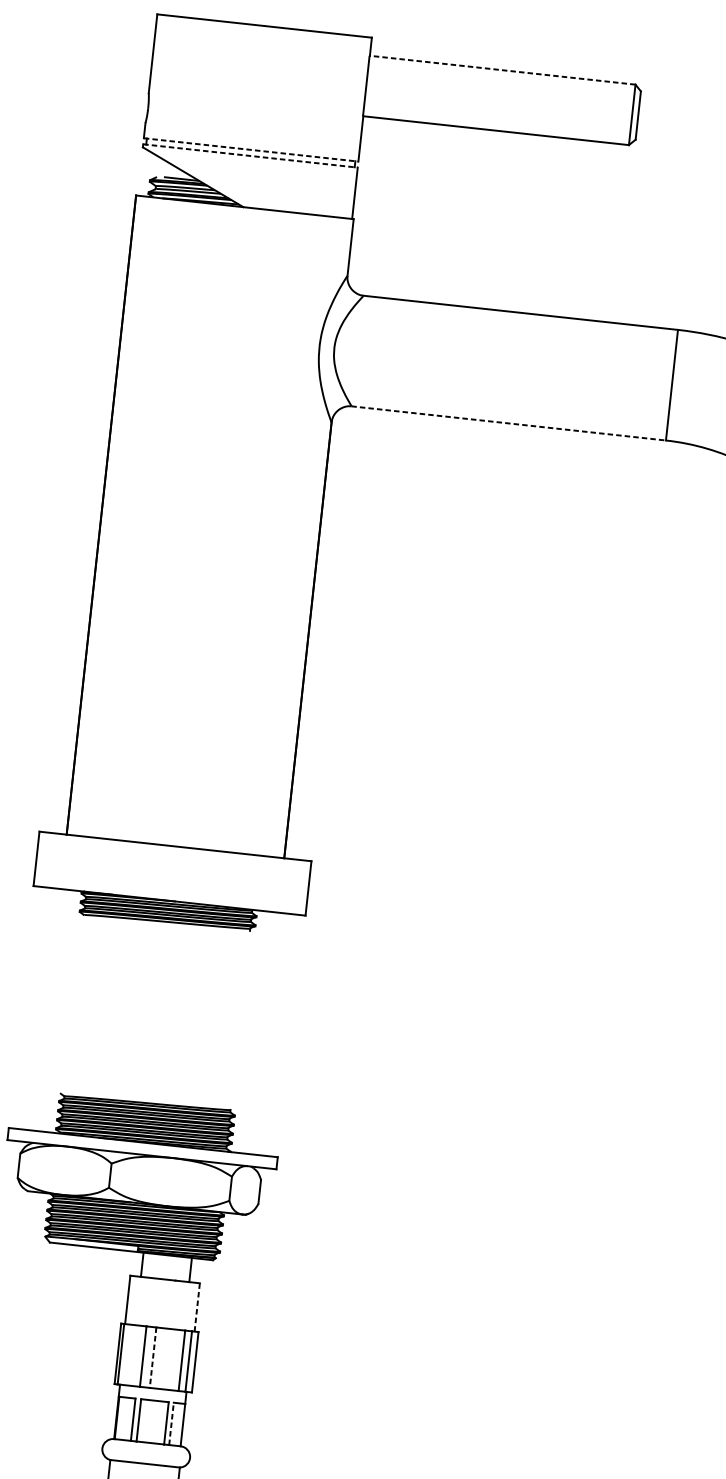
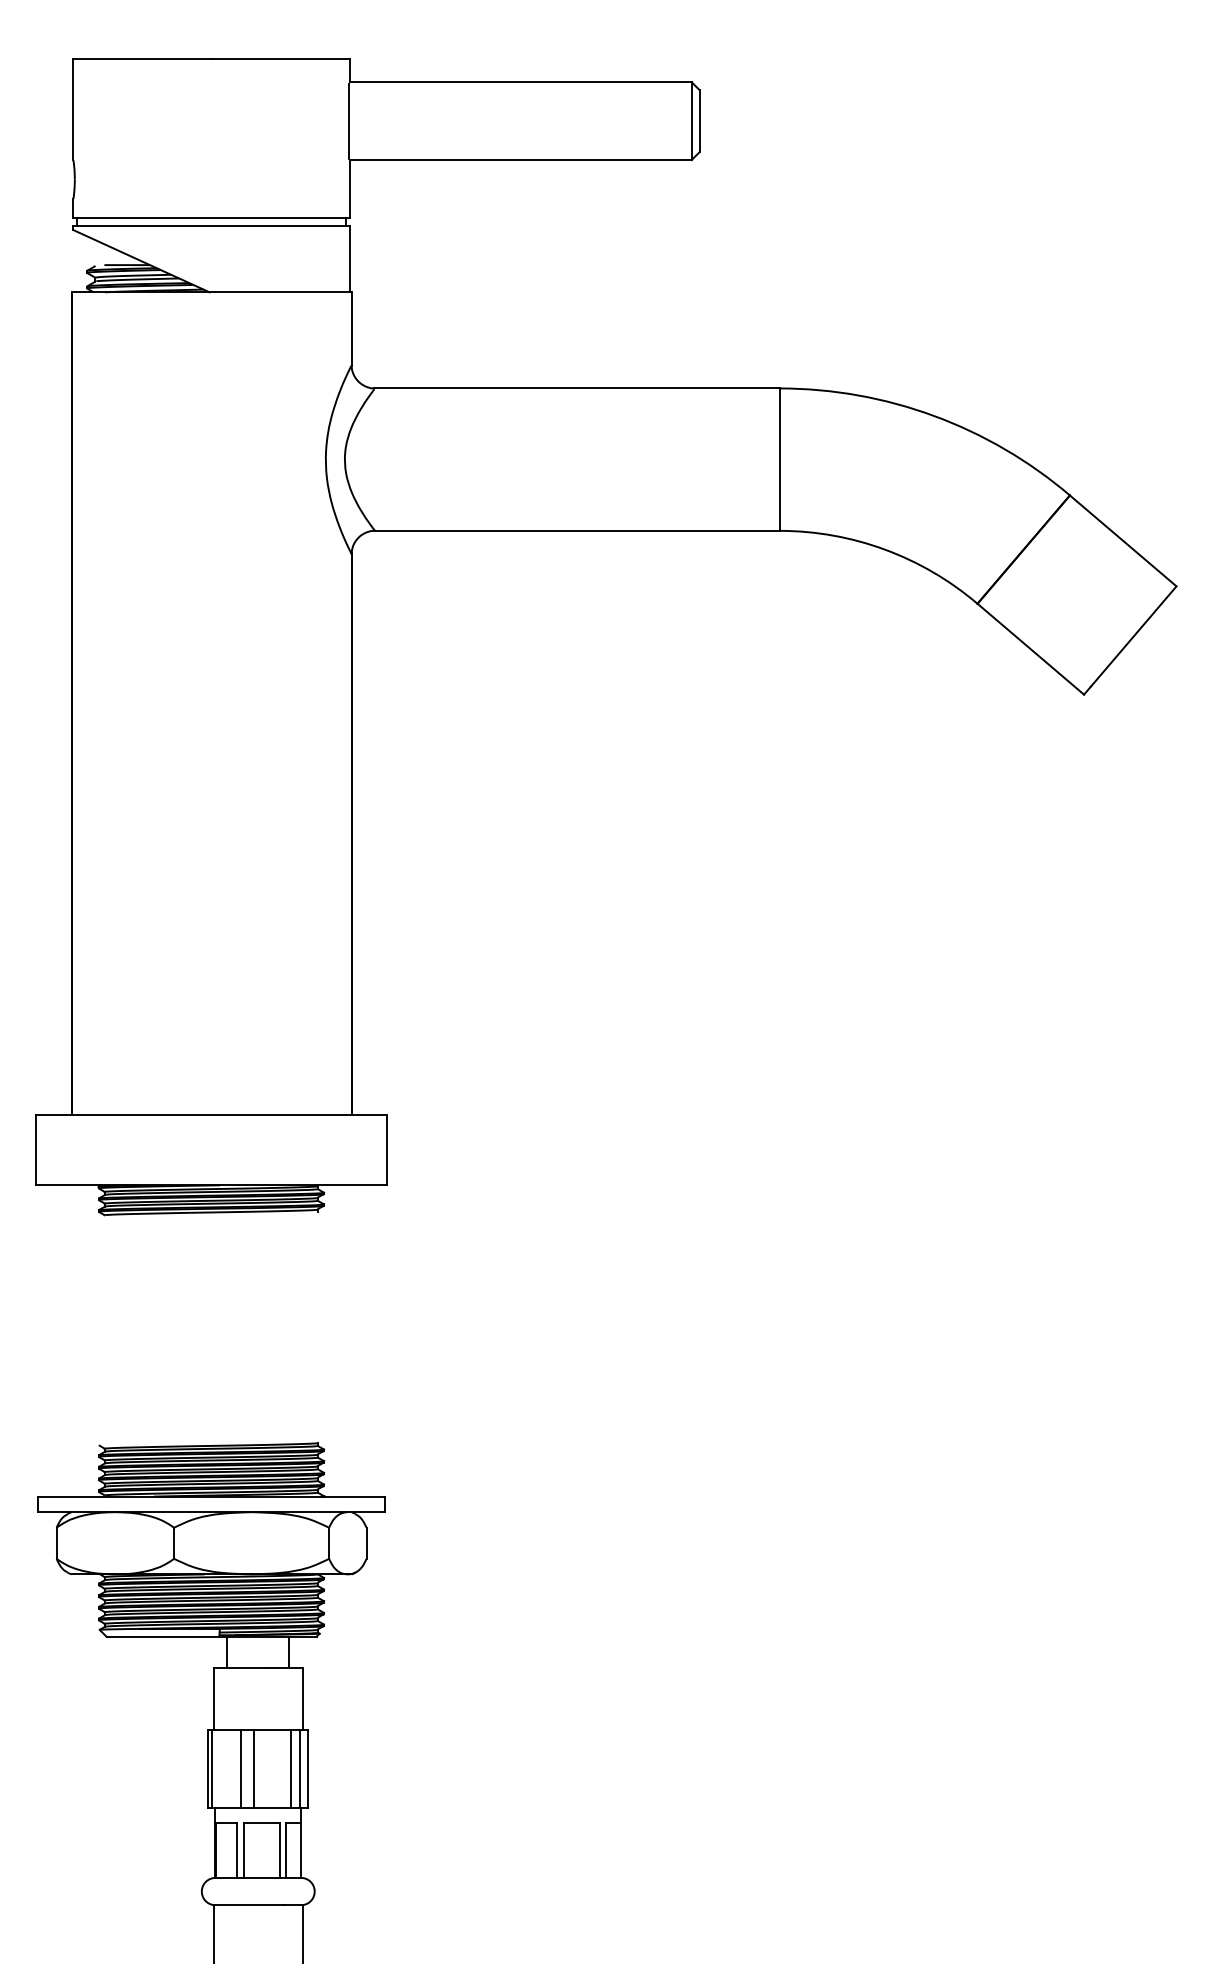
line: (502, 70) -> (520, 82), dashed -> solid
line: (251, 150) -> (212, 218), dashed -> solid
line: (251, 156) -> (212, 226), dashed -> solid
line: (509, 423) -> (577, 530), dashed -> solid
line: (197, 1307) -> (303, 1698), dashed -> solid
line: (152, 1357) -> (253, 1768), dashed -> solid
line: (171, 1423) -> (286, 1850), dashed -> solid

